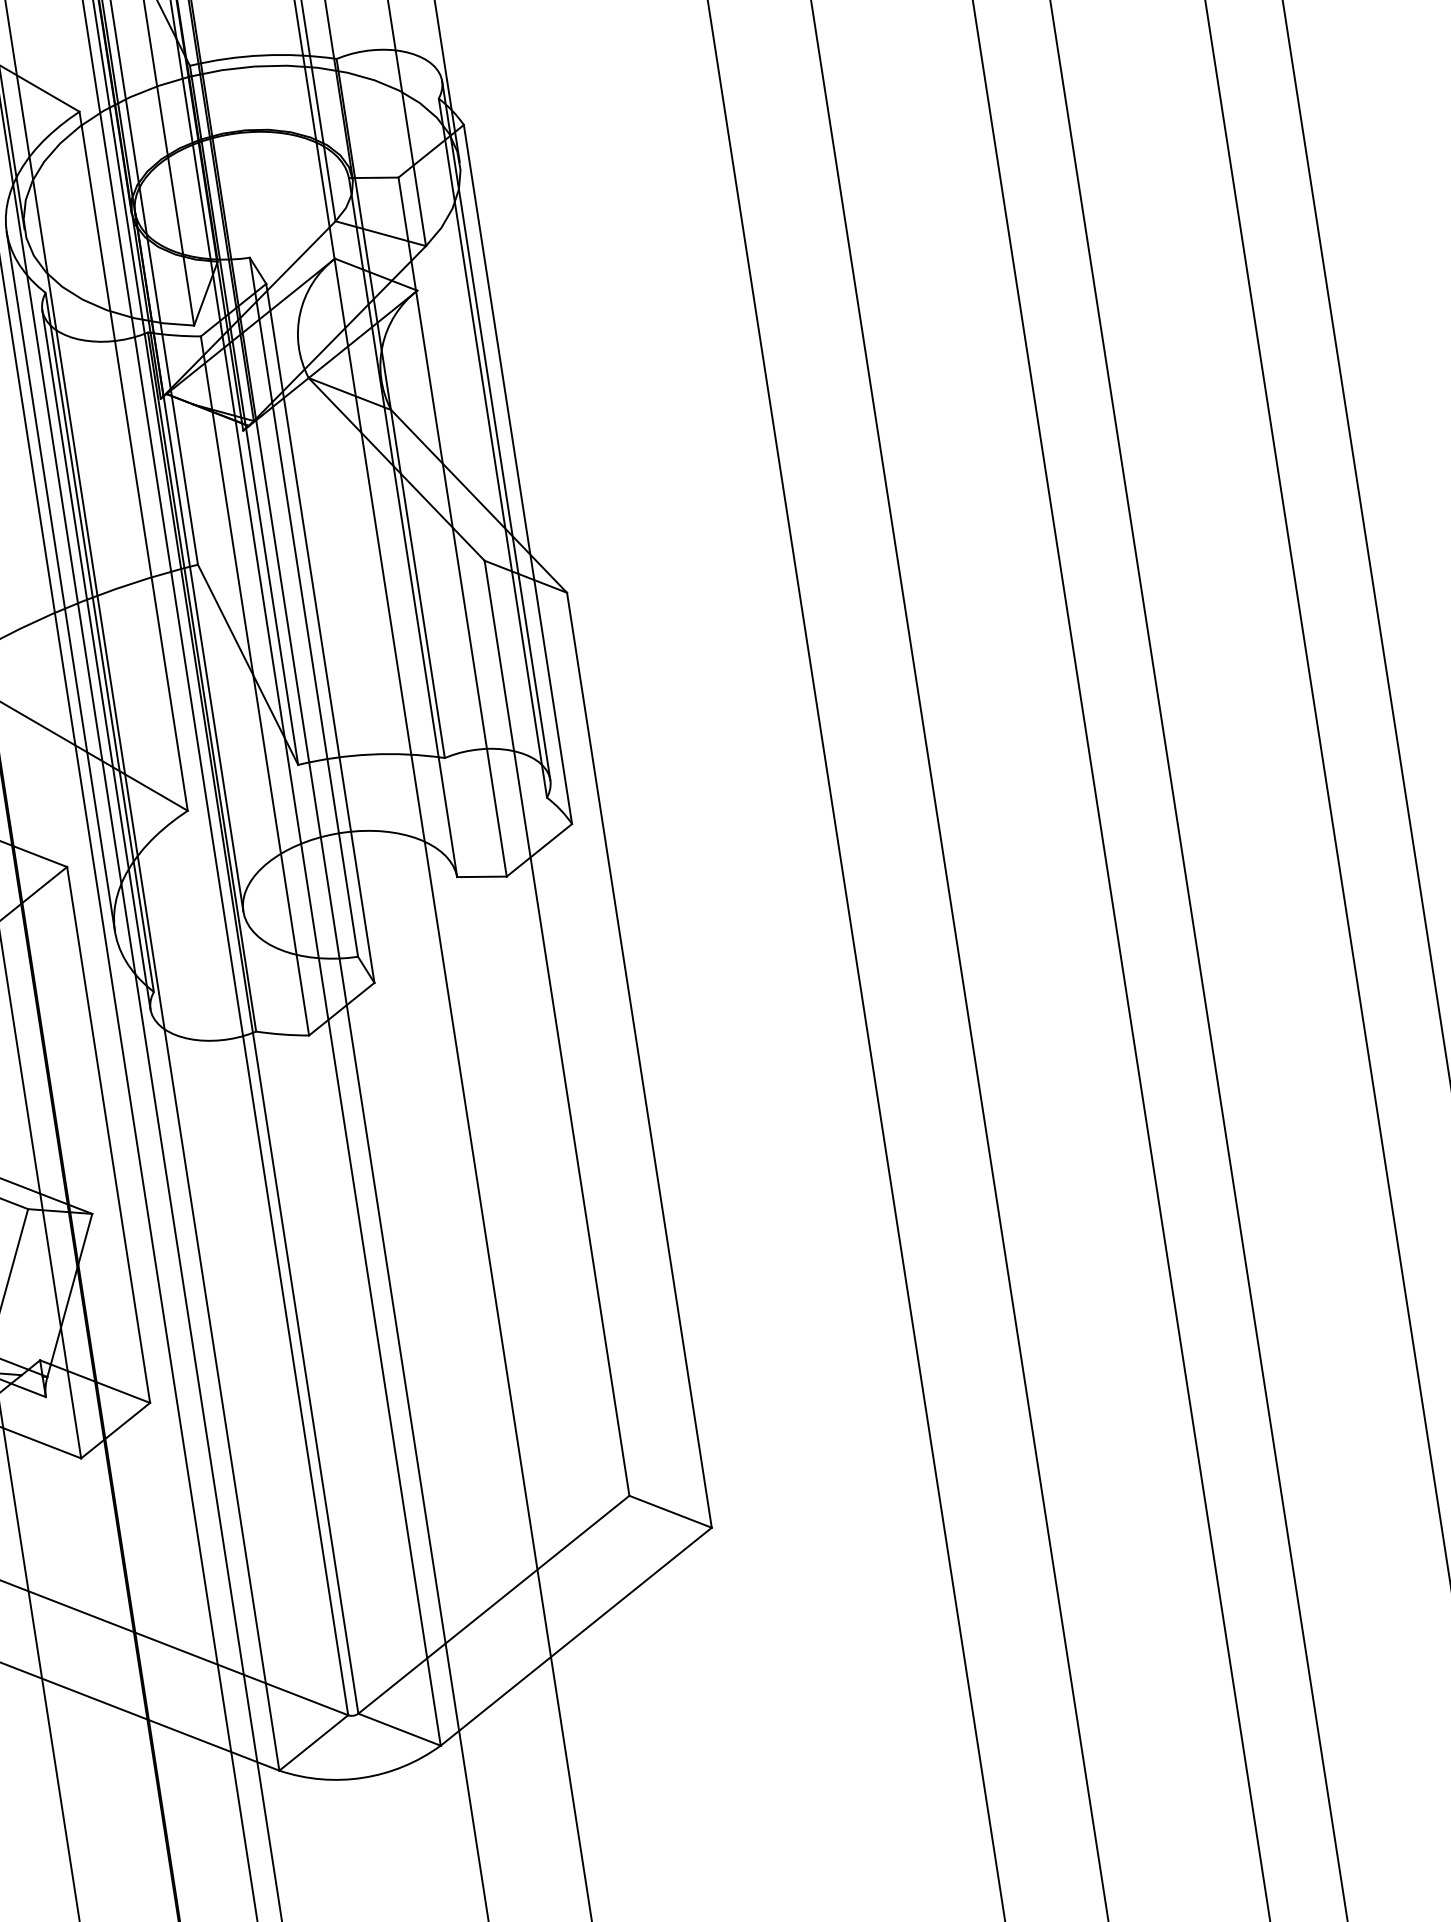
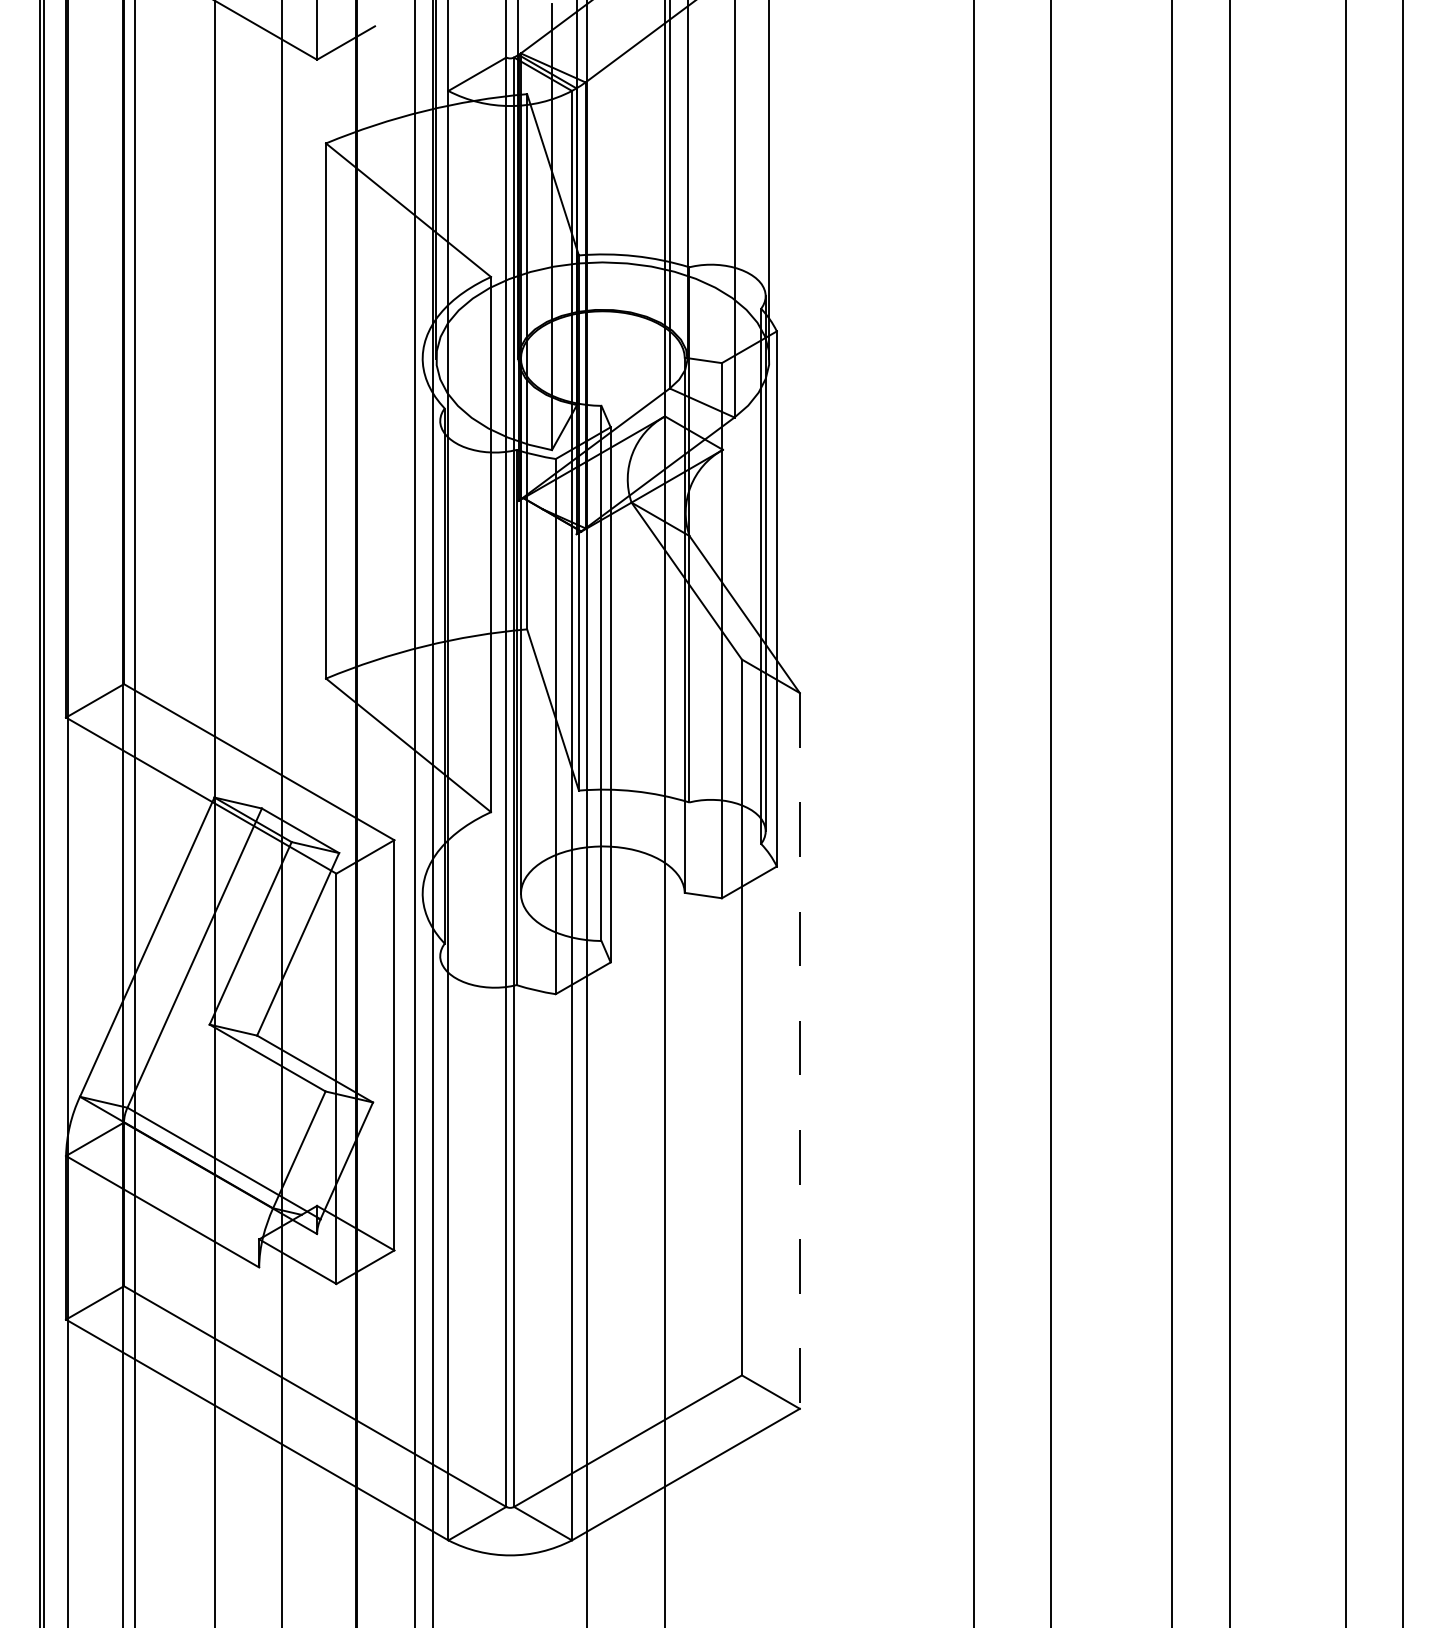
line: (60, 580) -> (422, 625), removed
line: (96, 659) -> (440, 688), removed
line: (638, 1059) -> (799, 1050), solid -> dashed

